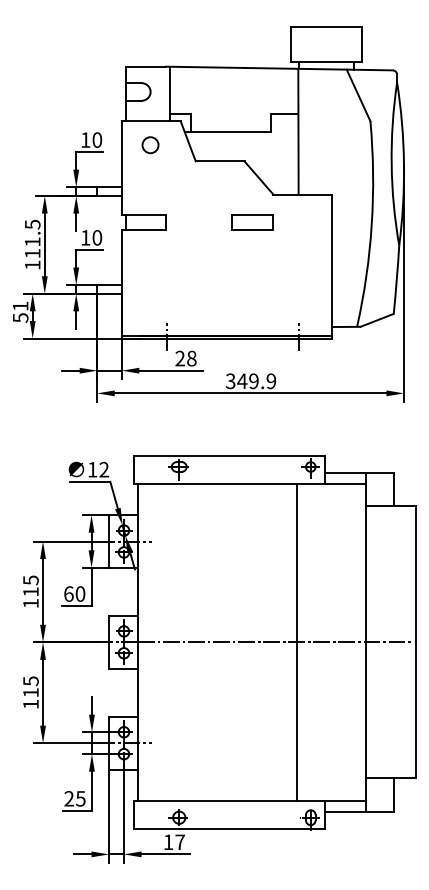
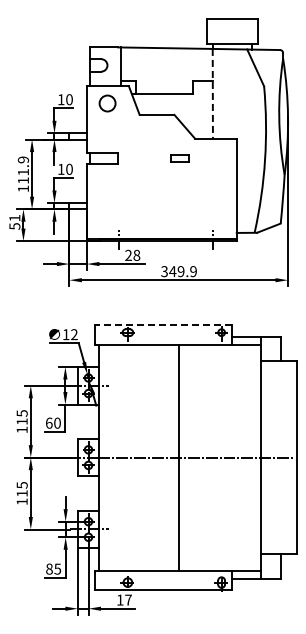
line: (297, 131) -> (212, 93), solid -> dashed
circle: (149, 143) -> (106, 102), size x1.4
part: (251, 222) -> (179, 158), size x0.6
text: (31, 223) -> (22, 159), 111.5 -> 111.9
line: (229, 455) -> (163, 324), solid -> dashed
line: (296, 642) -> (178, 457), moved
text: (69, 797) -> (49, 568), 25 -> 85

